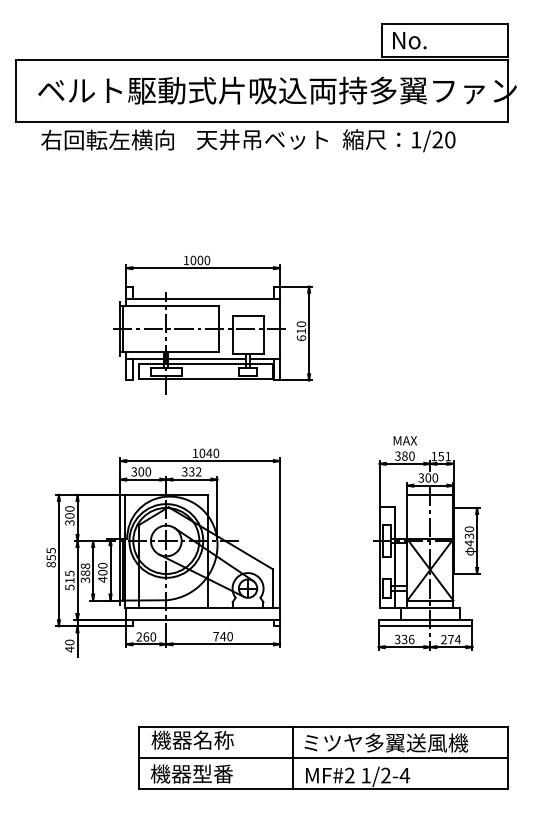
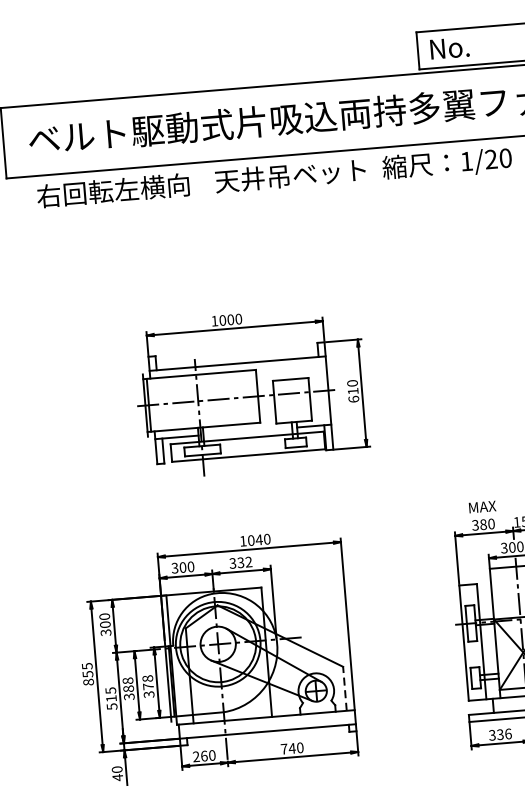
line: (206, 358) -> (247, 431), removed
text: (102, 572) -> (148, 686), 400 -> 378
line: (273, 588) -> (345, 688), solid -> dashed

